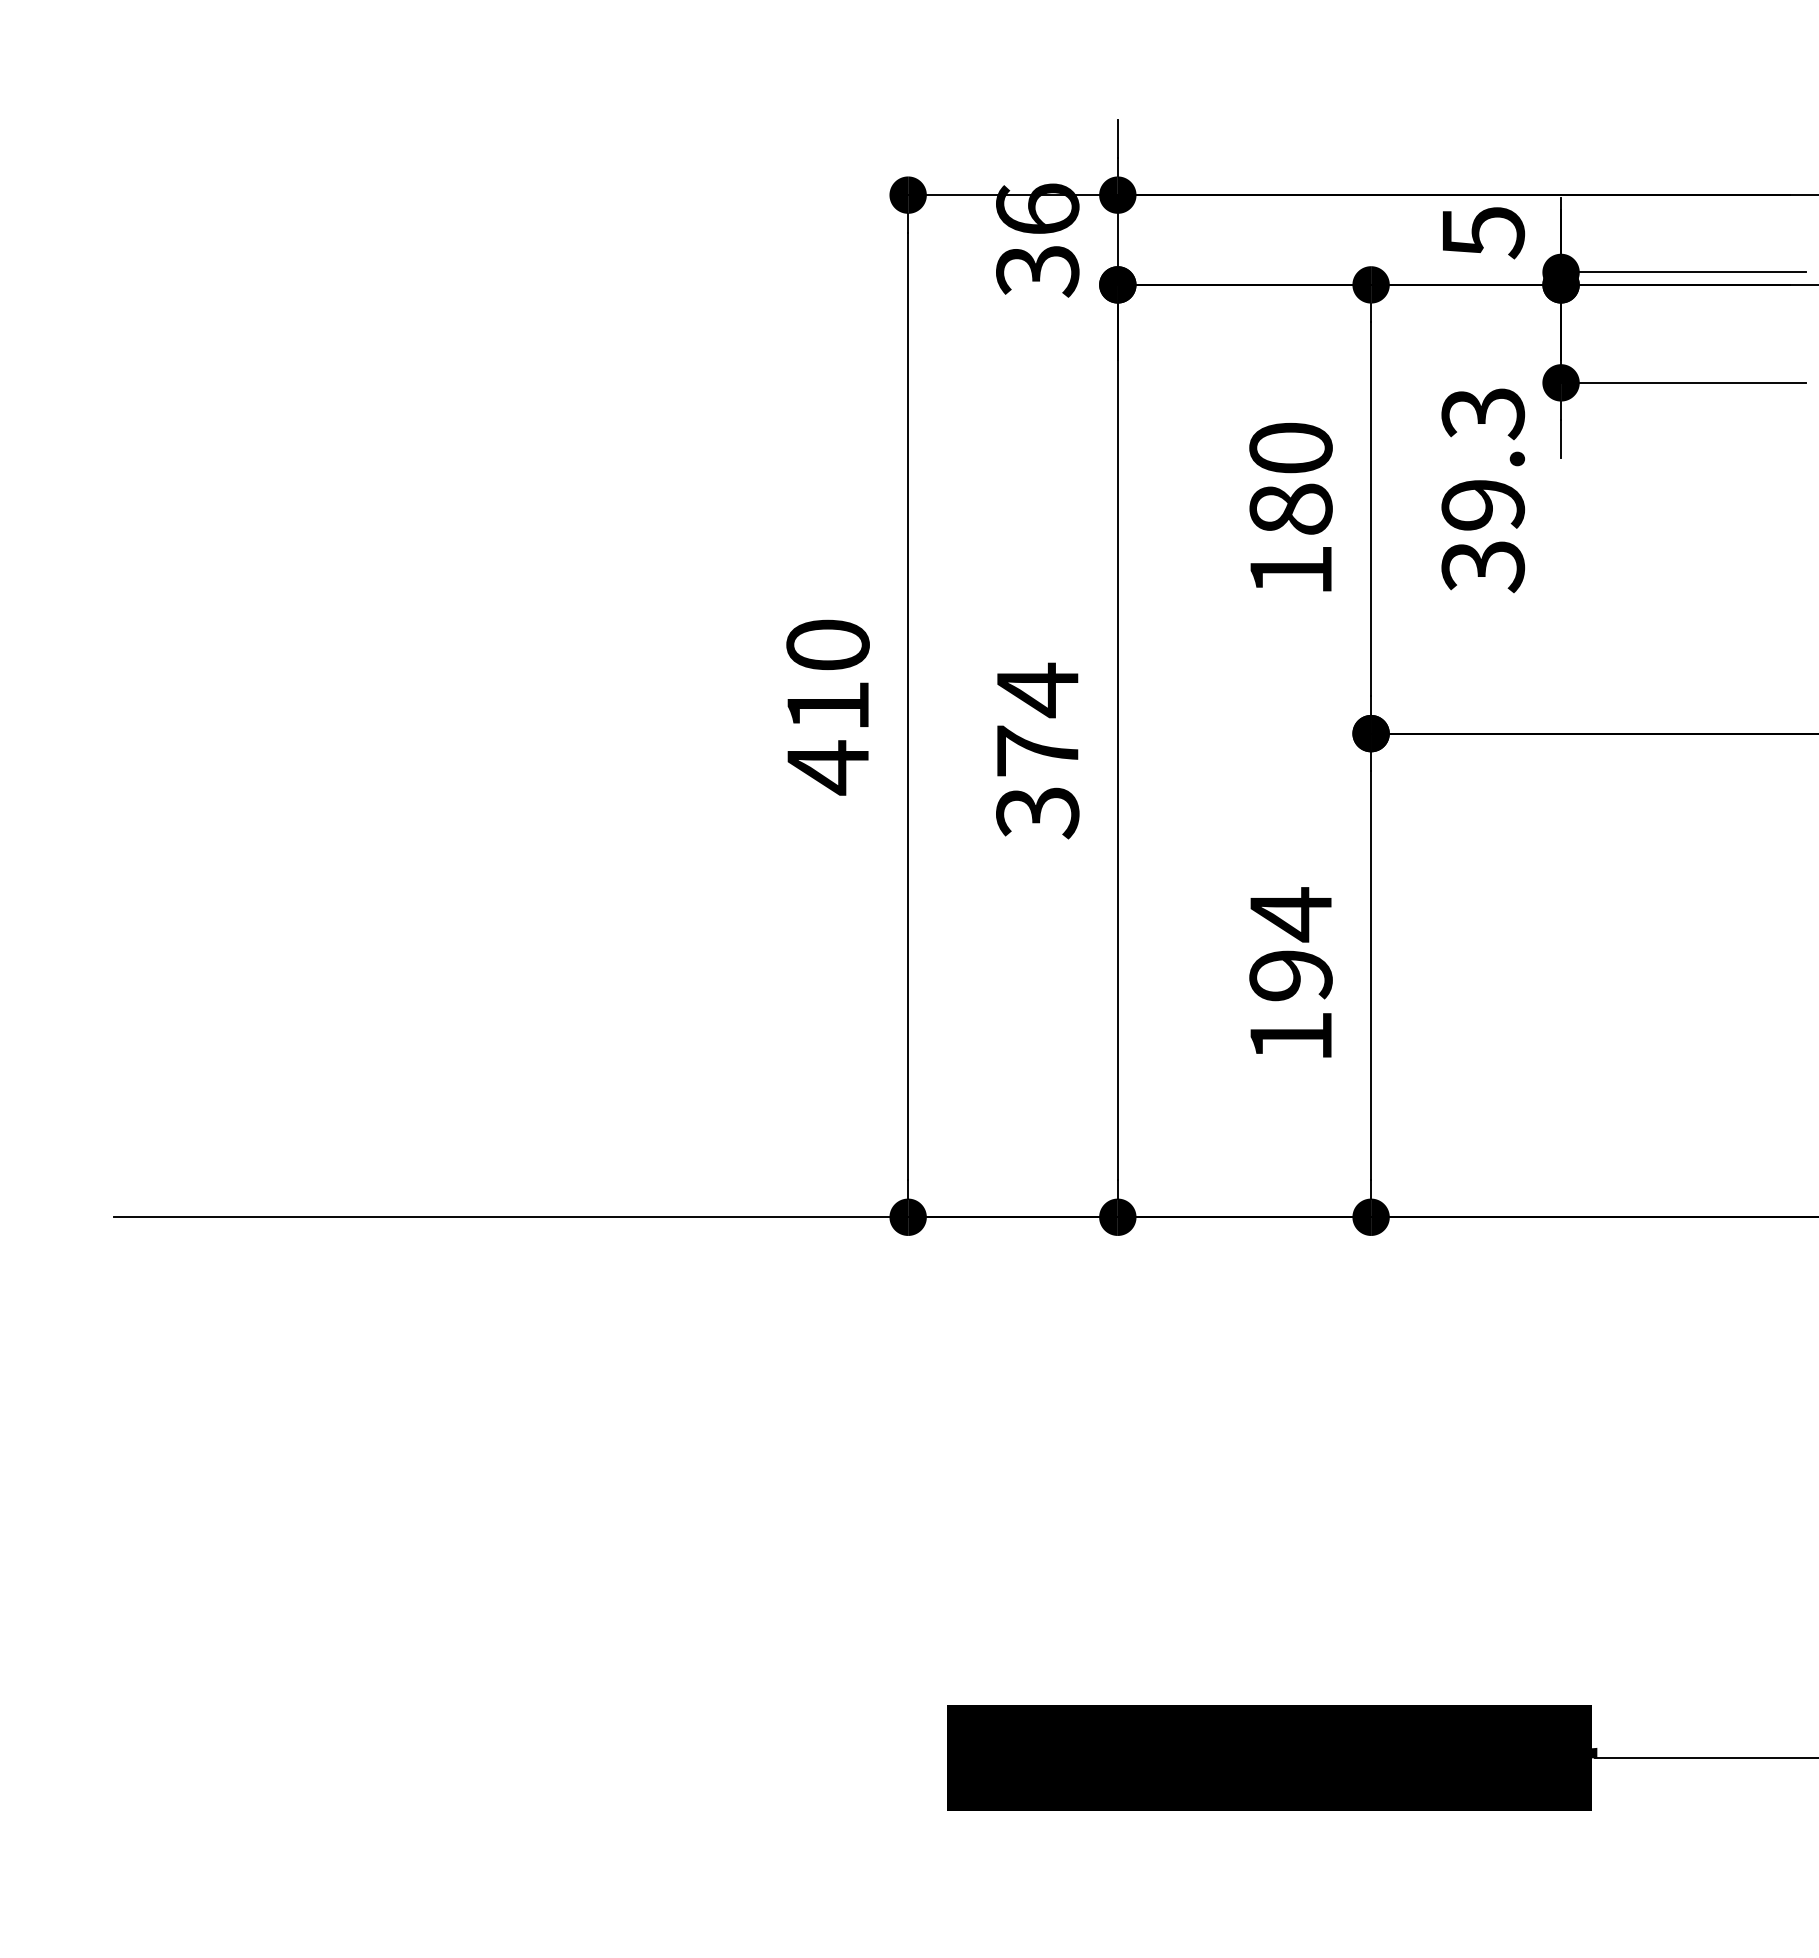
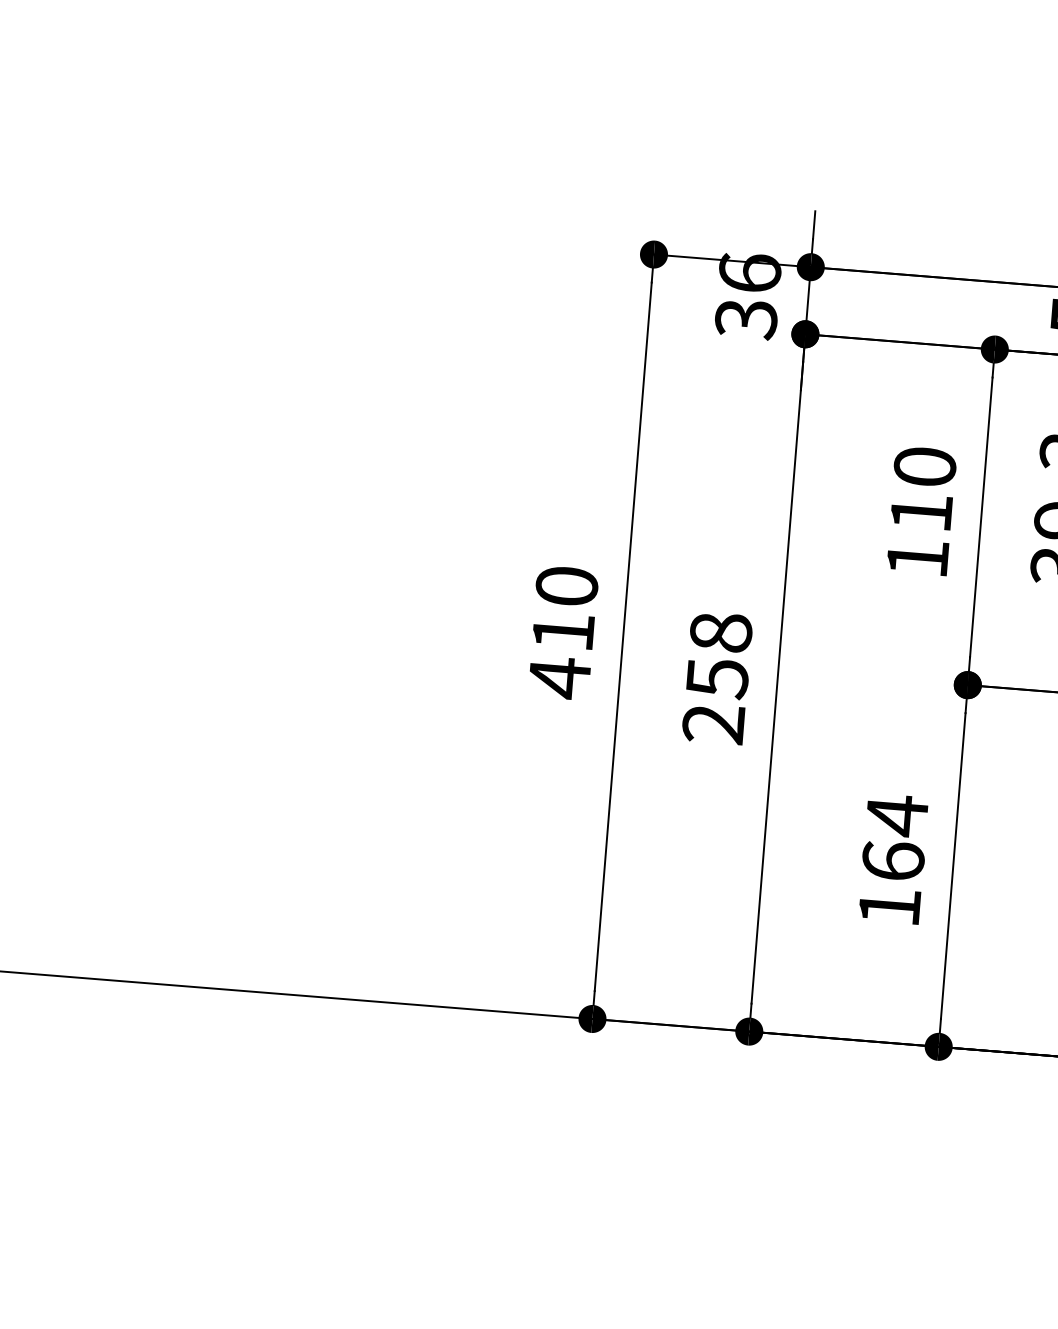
text: (1290, 508) -> (921, 511), 180 -> 110
text: (1037, 750) -> (717, 677), 374 -> 258
text: (1290, 975) -> (892, 861), 194 -> 164

